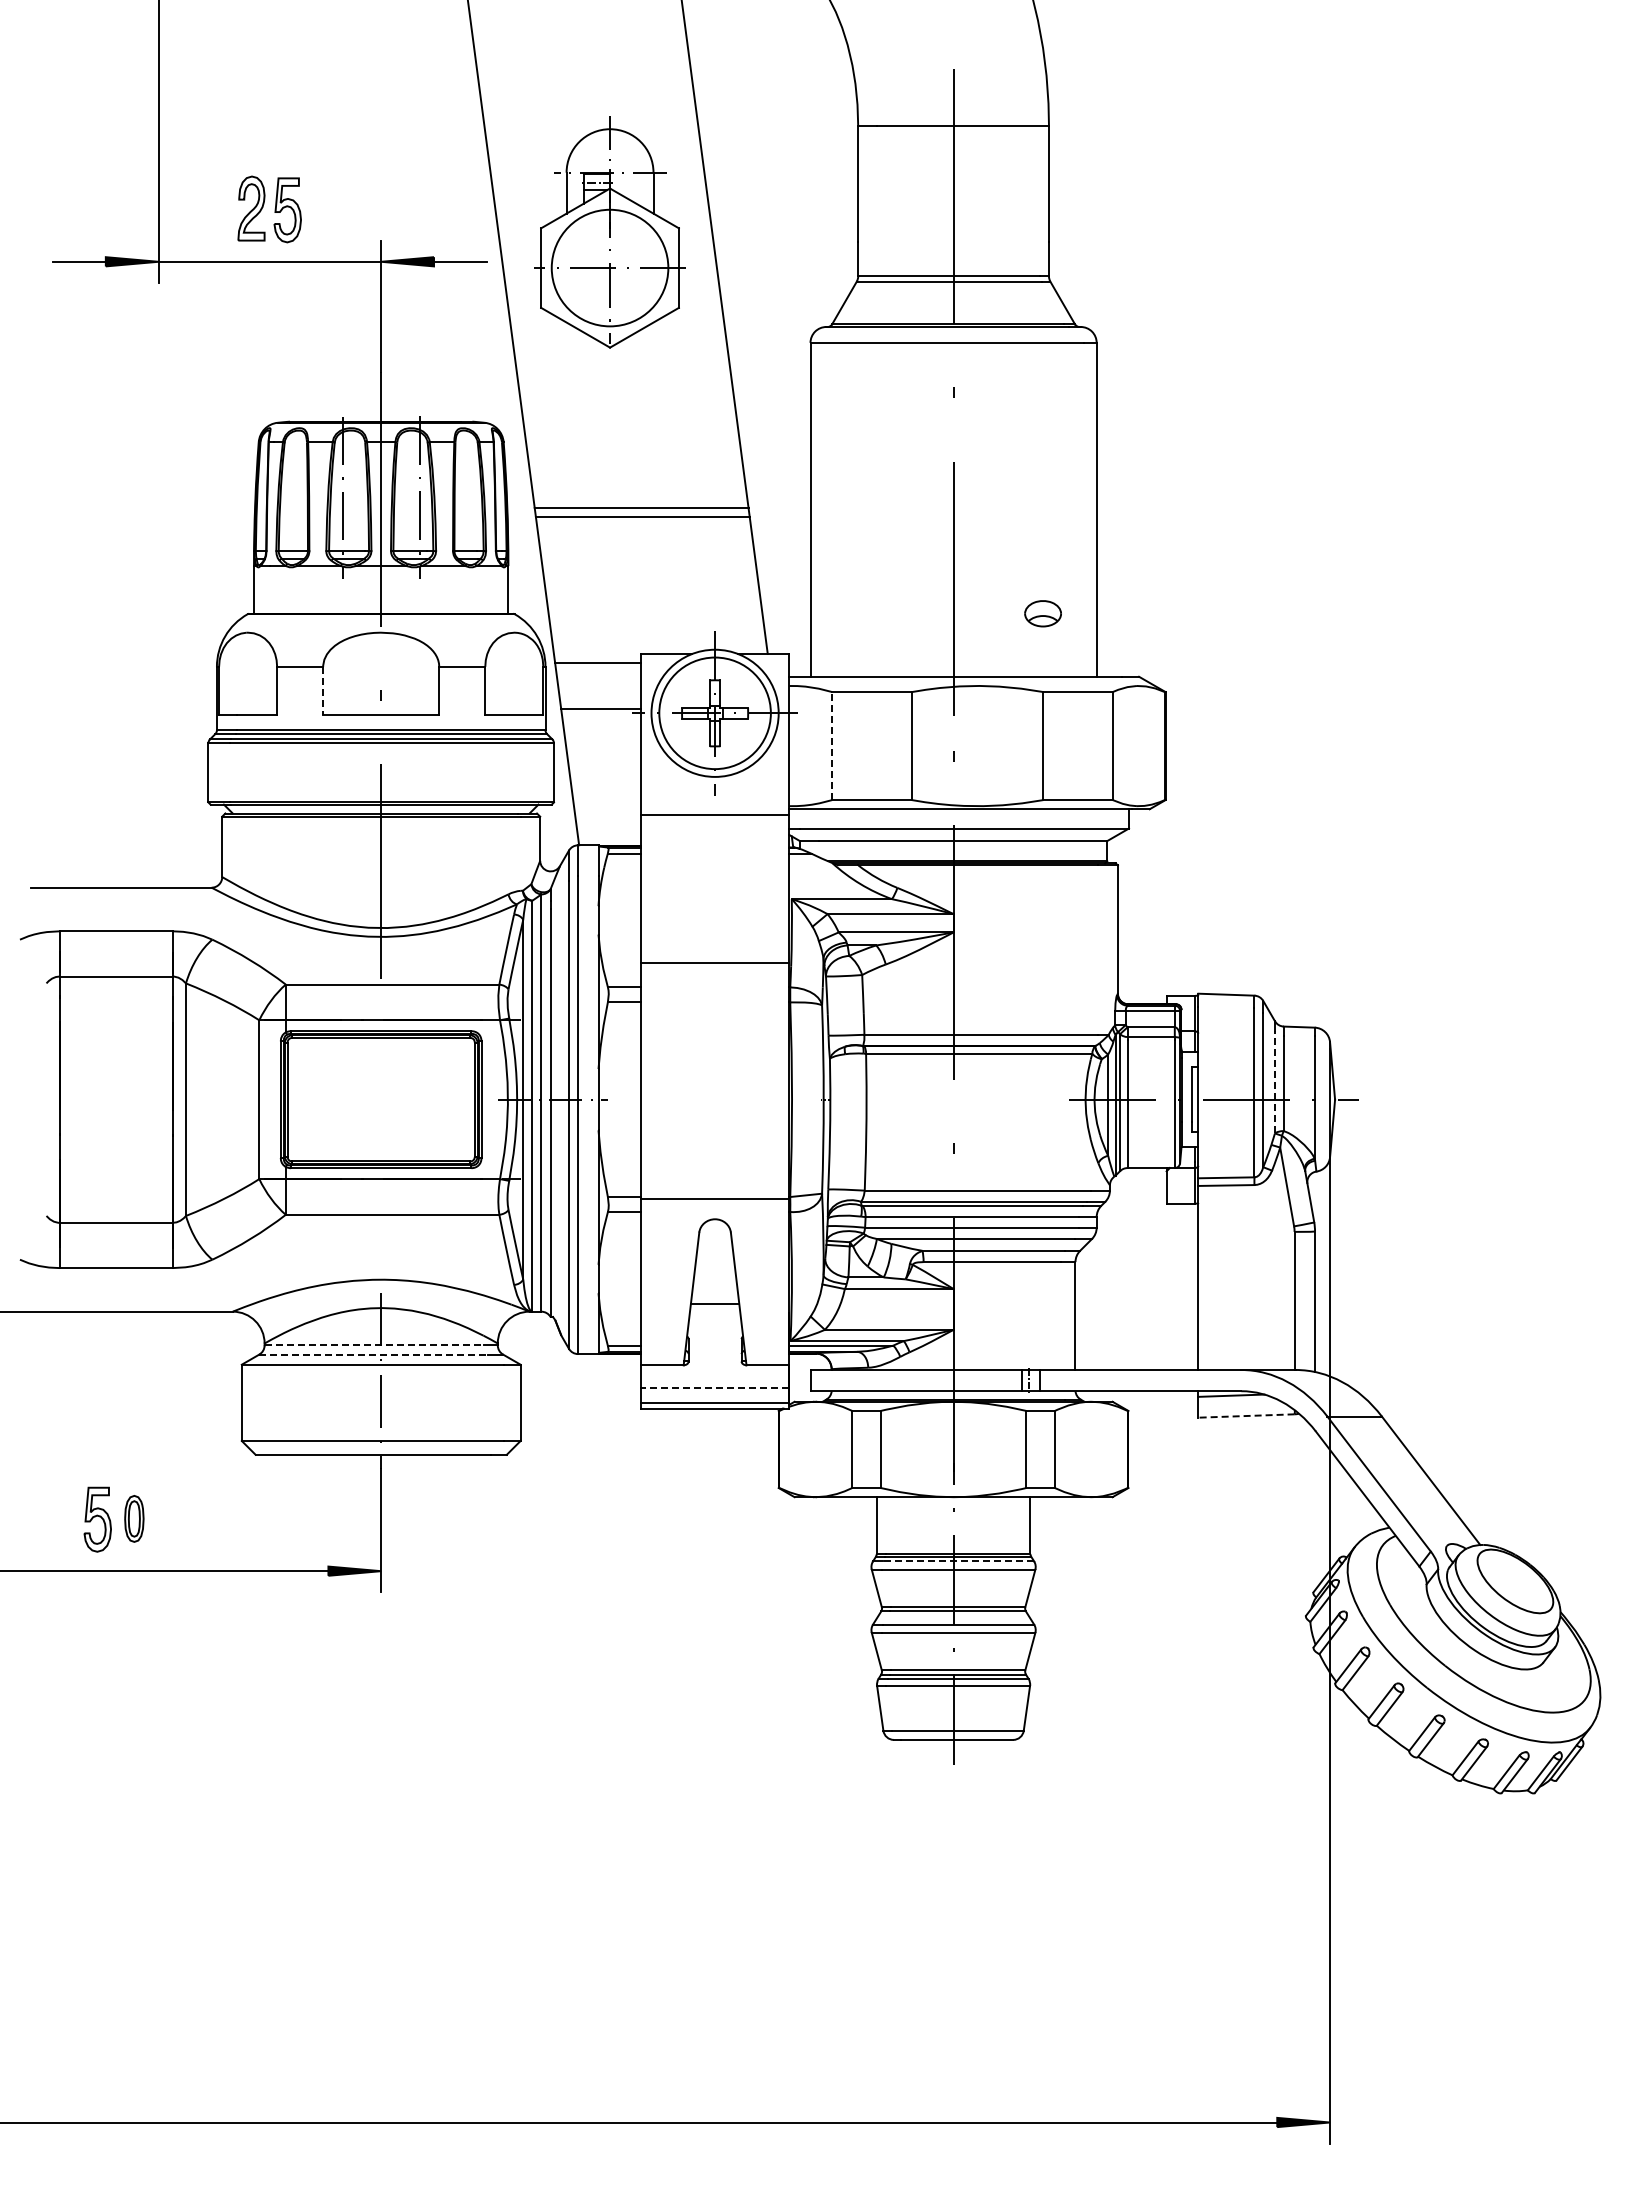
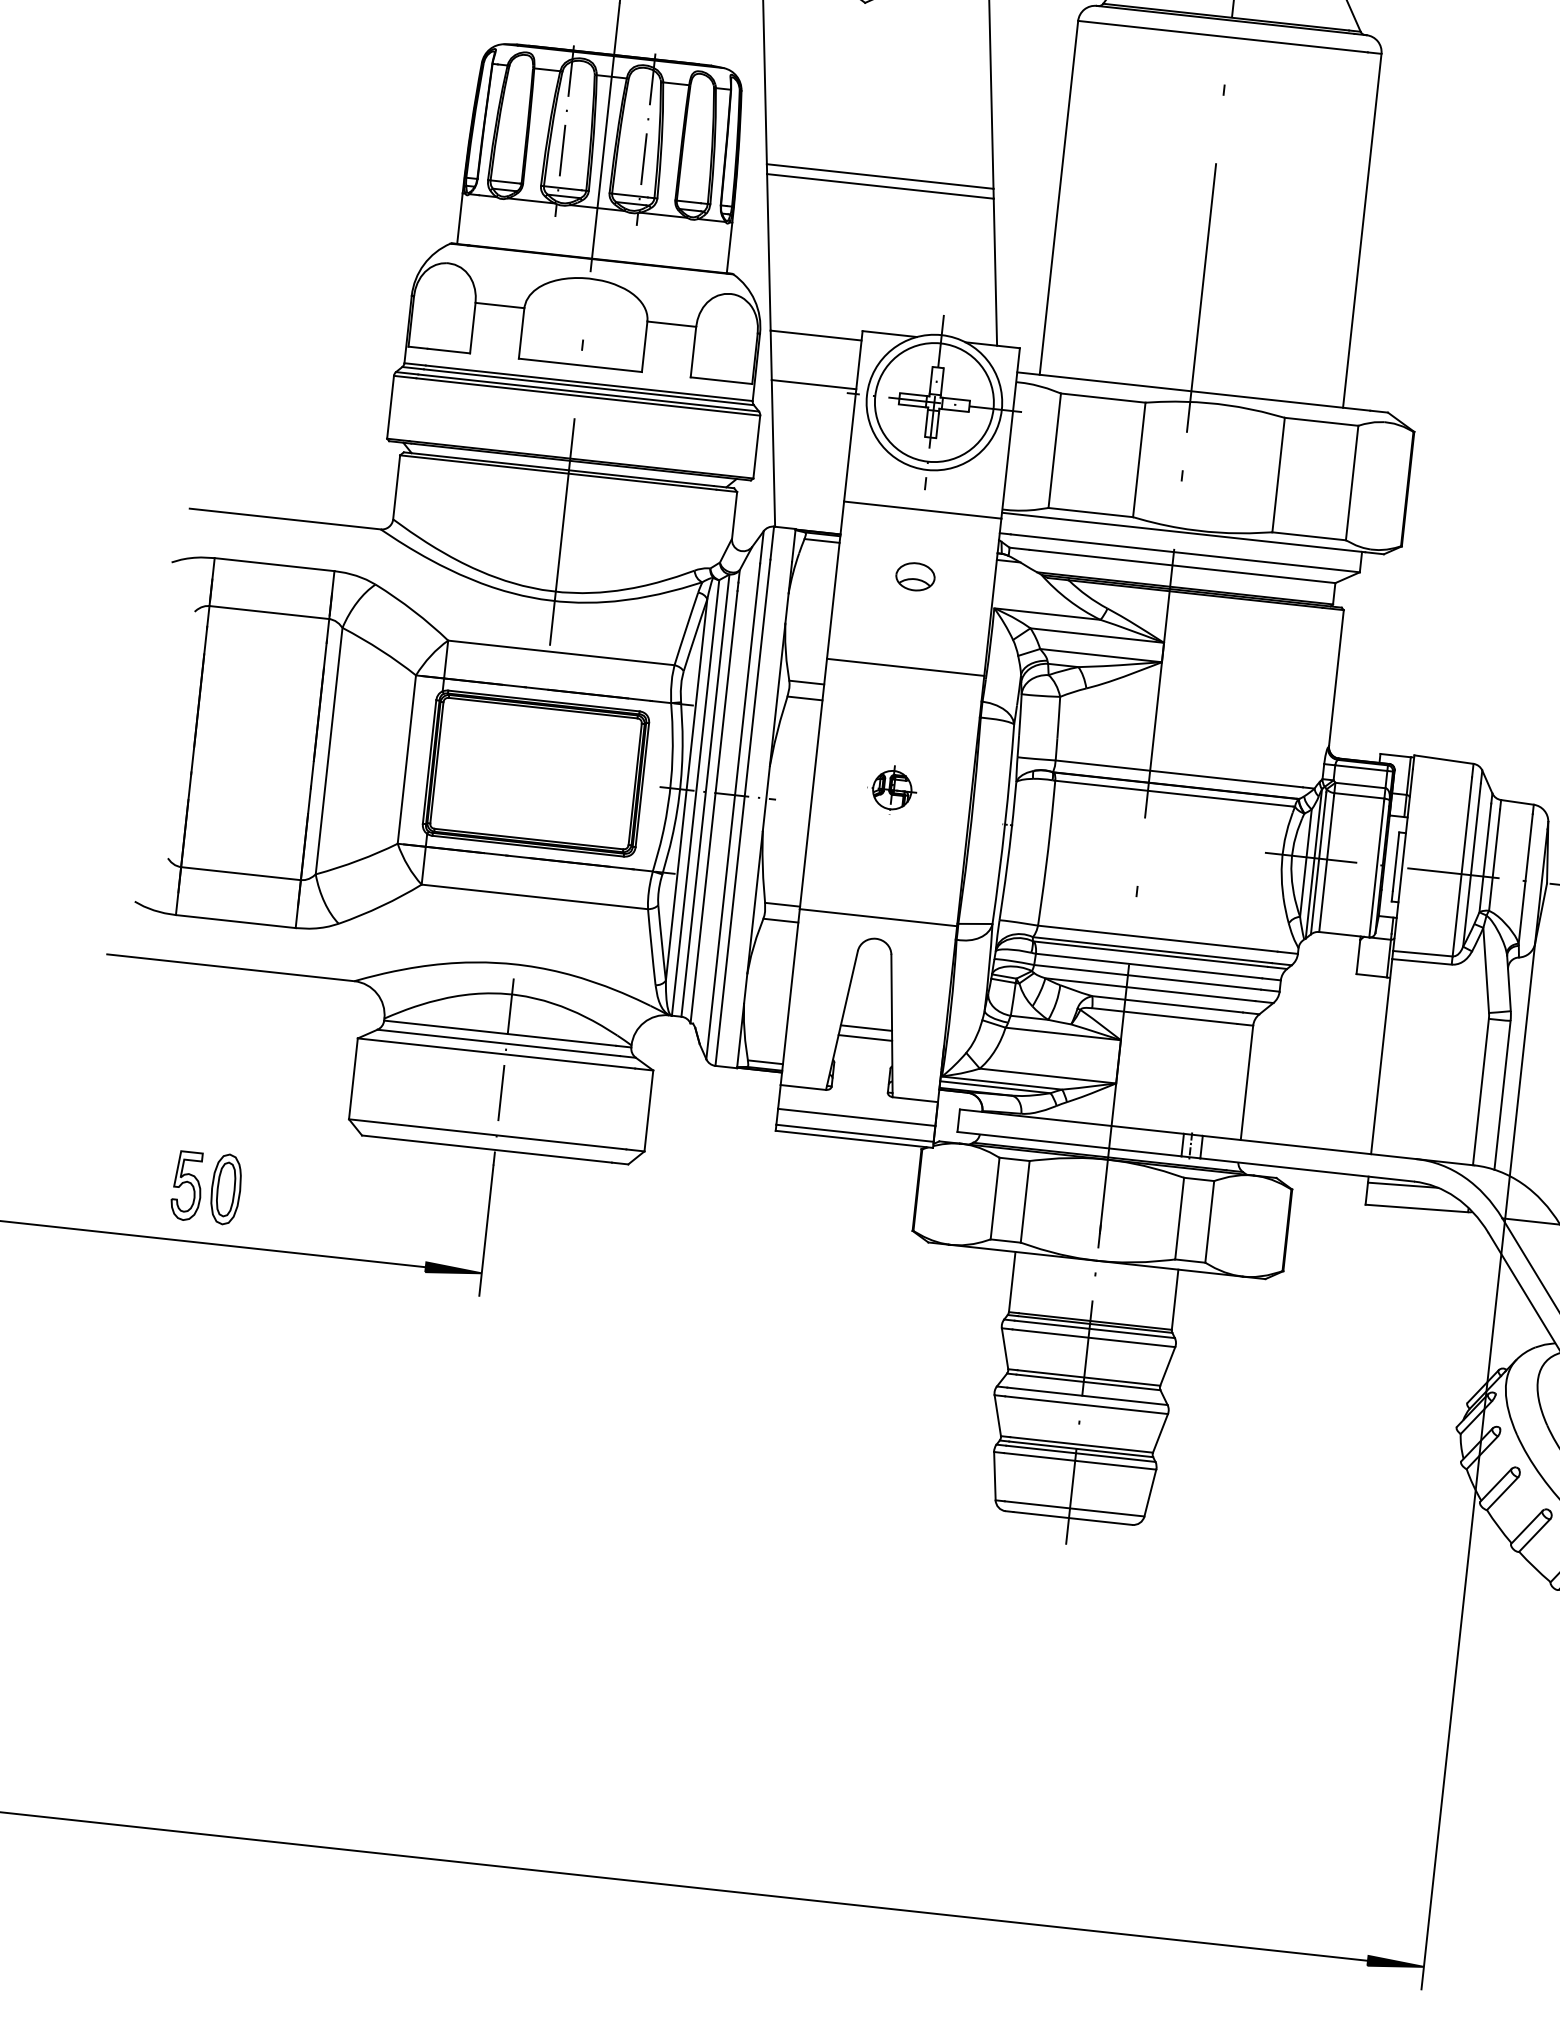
part: (1042, 613) -> (914, 576), moved
line: (323, 690) -> (522, 333), dashed -> solid
line: (832, 745) -> (1055, 450), dashed -> solid
part: (717, 1076) -> (895, 787), added
line: (1275, 1081) -> (1485, 857), dashed -> solid
line: (714, 1312) -> (864, 1037), added
line: (374, 1345) -> (500, 1033), dashed -> solid
line: (374, 1354) -> (499, 1042), dashed -> solid
line: (714, 1387) -> (856, 1117), dashed -> solid
line: (1246, 1416) -> (1416, 1209), dashed -> solid
part: (134, 1518) -> (226, 1189), size x1.43
line: (958, 1561) -> (1094, 1329), dashed -> solid

